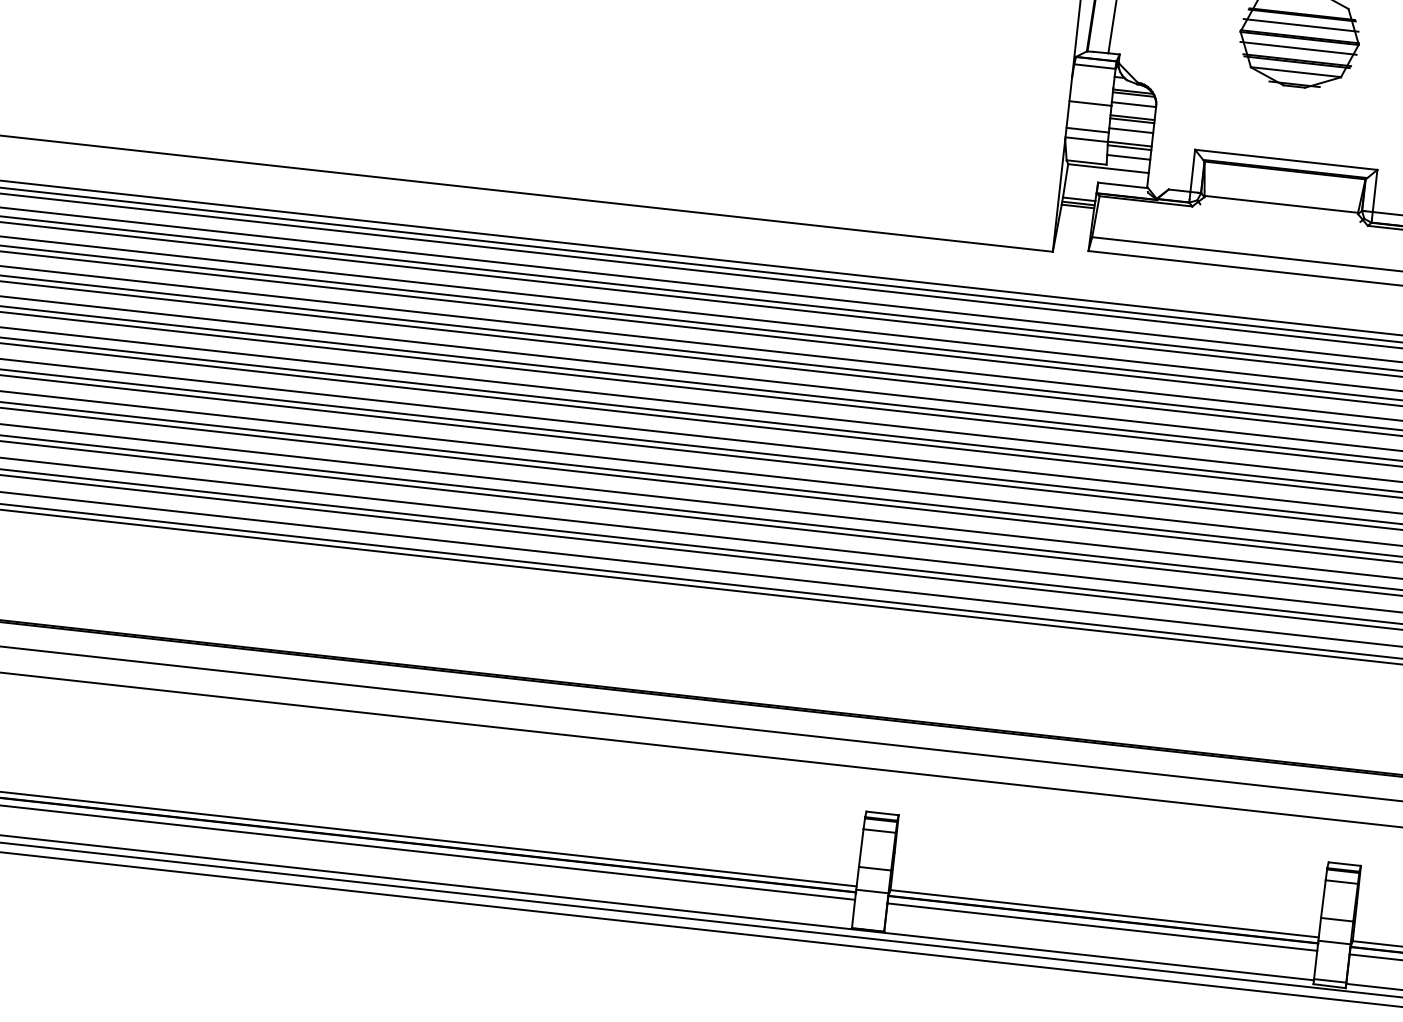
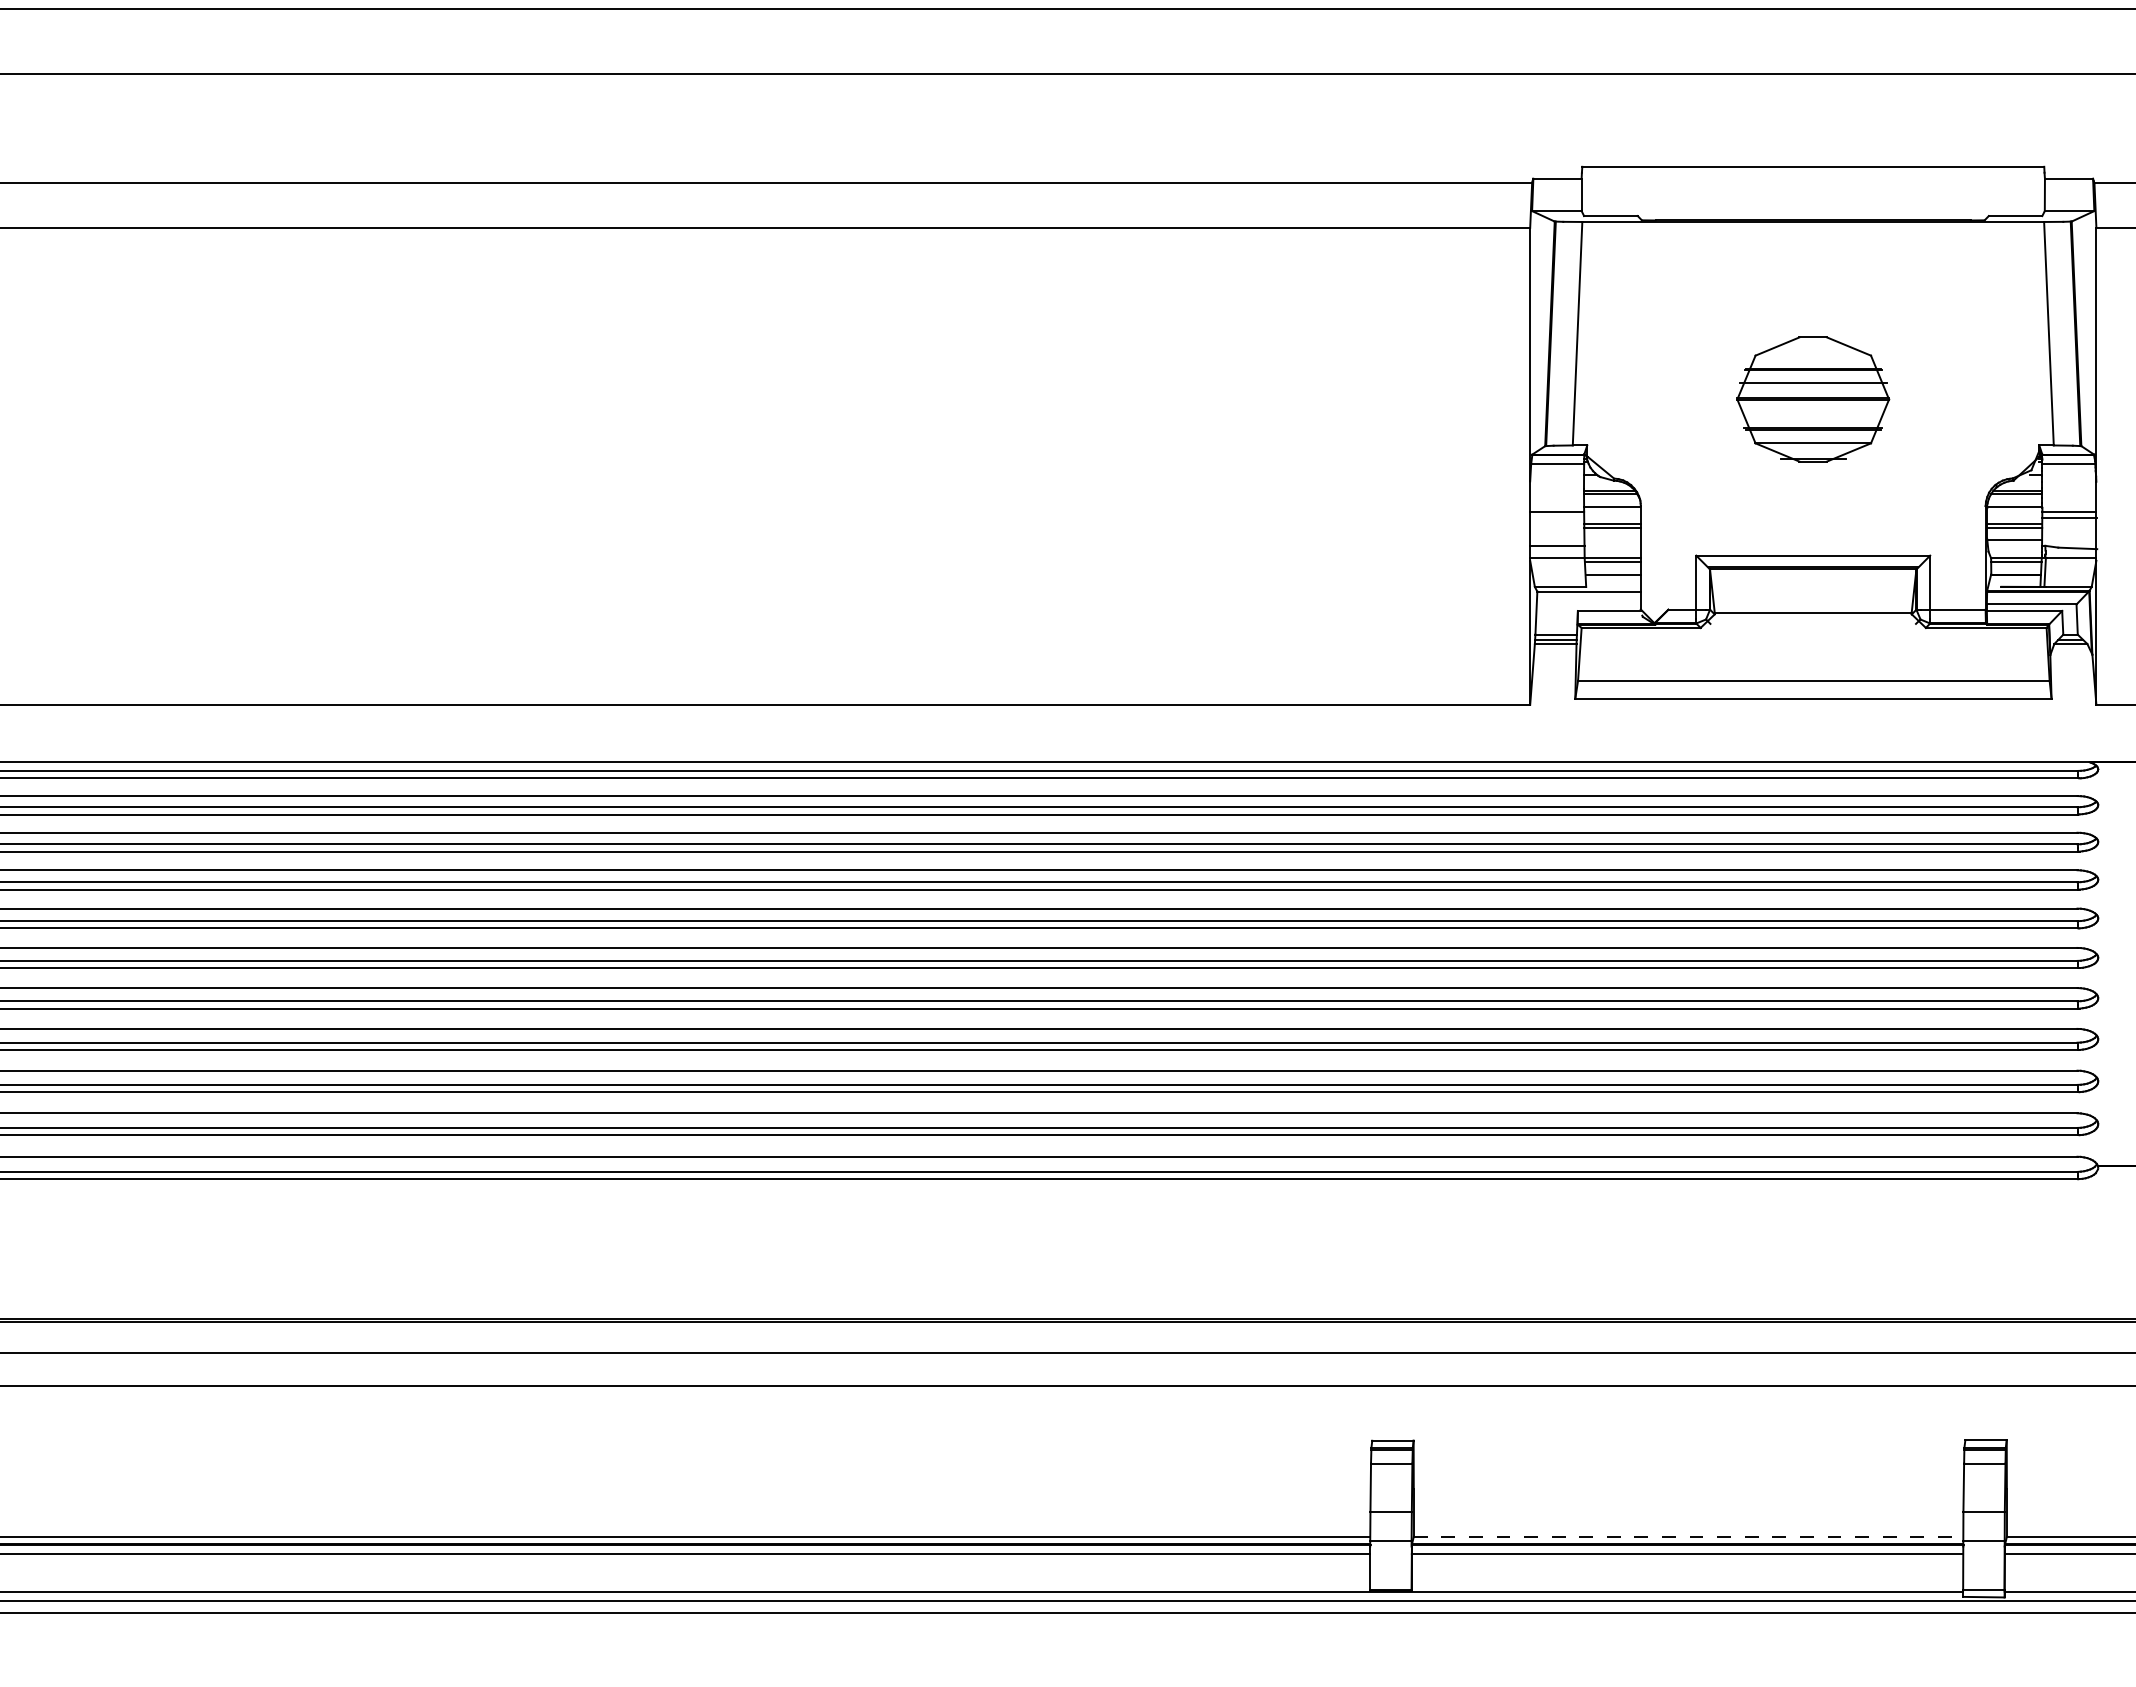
line: (1298, 48) -> (1812, 412), removed
line: (1131, 130) -> (1612, 540), removed
line: (1104, 913) -> (1688, 1536), solid -> dashed

